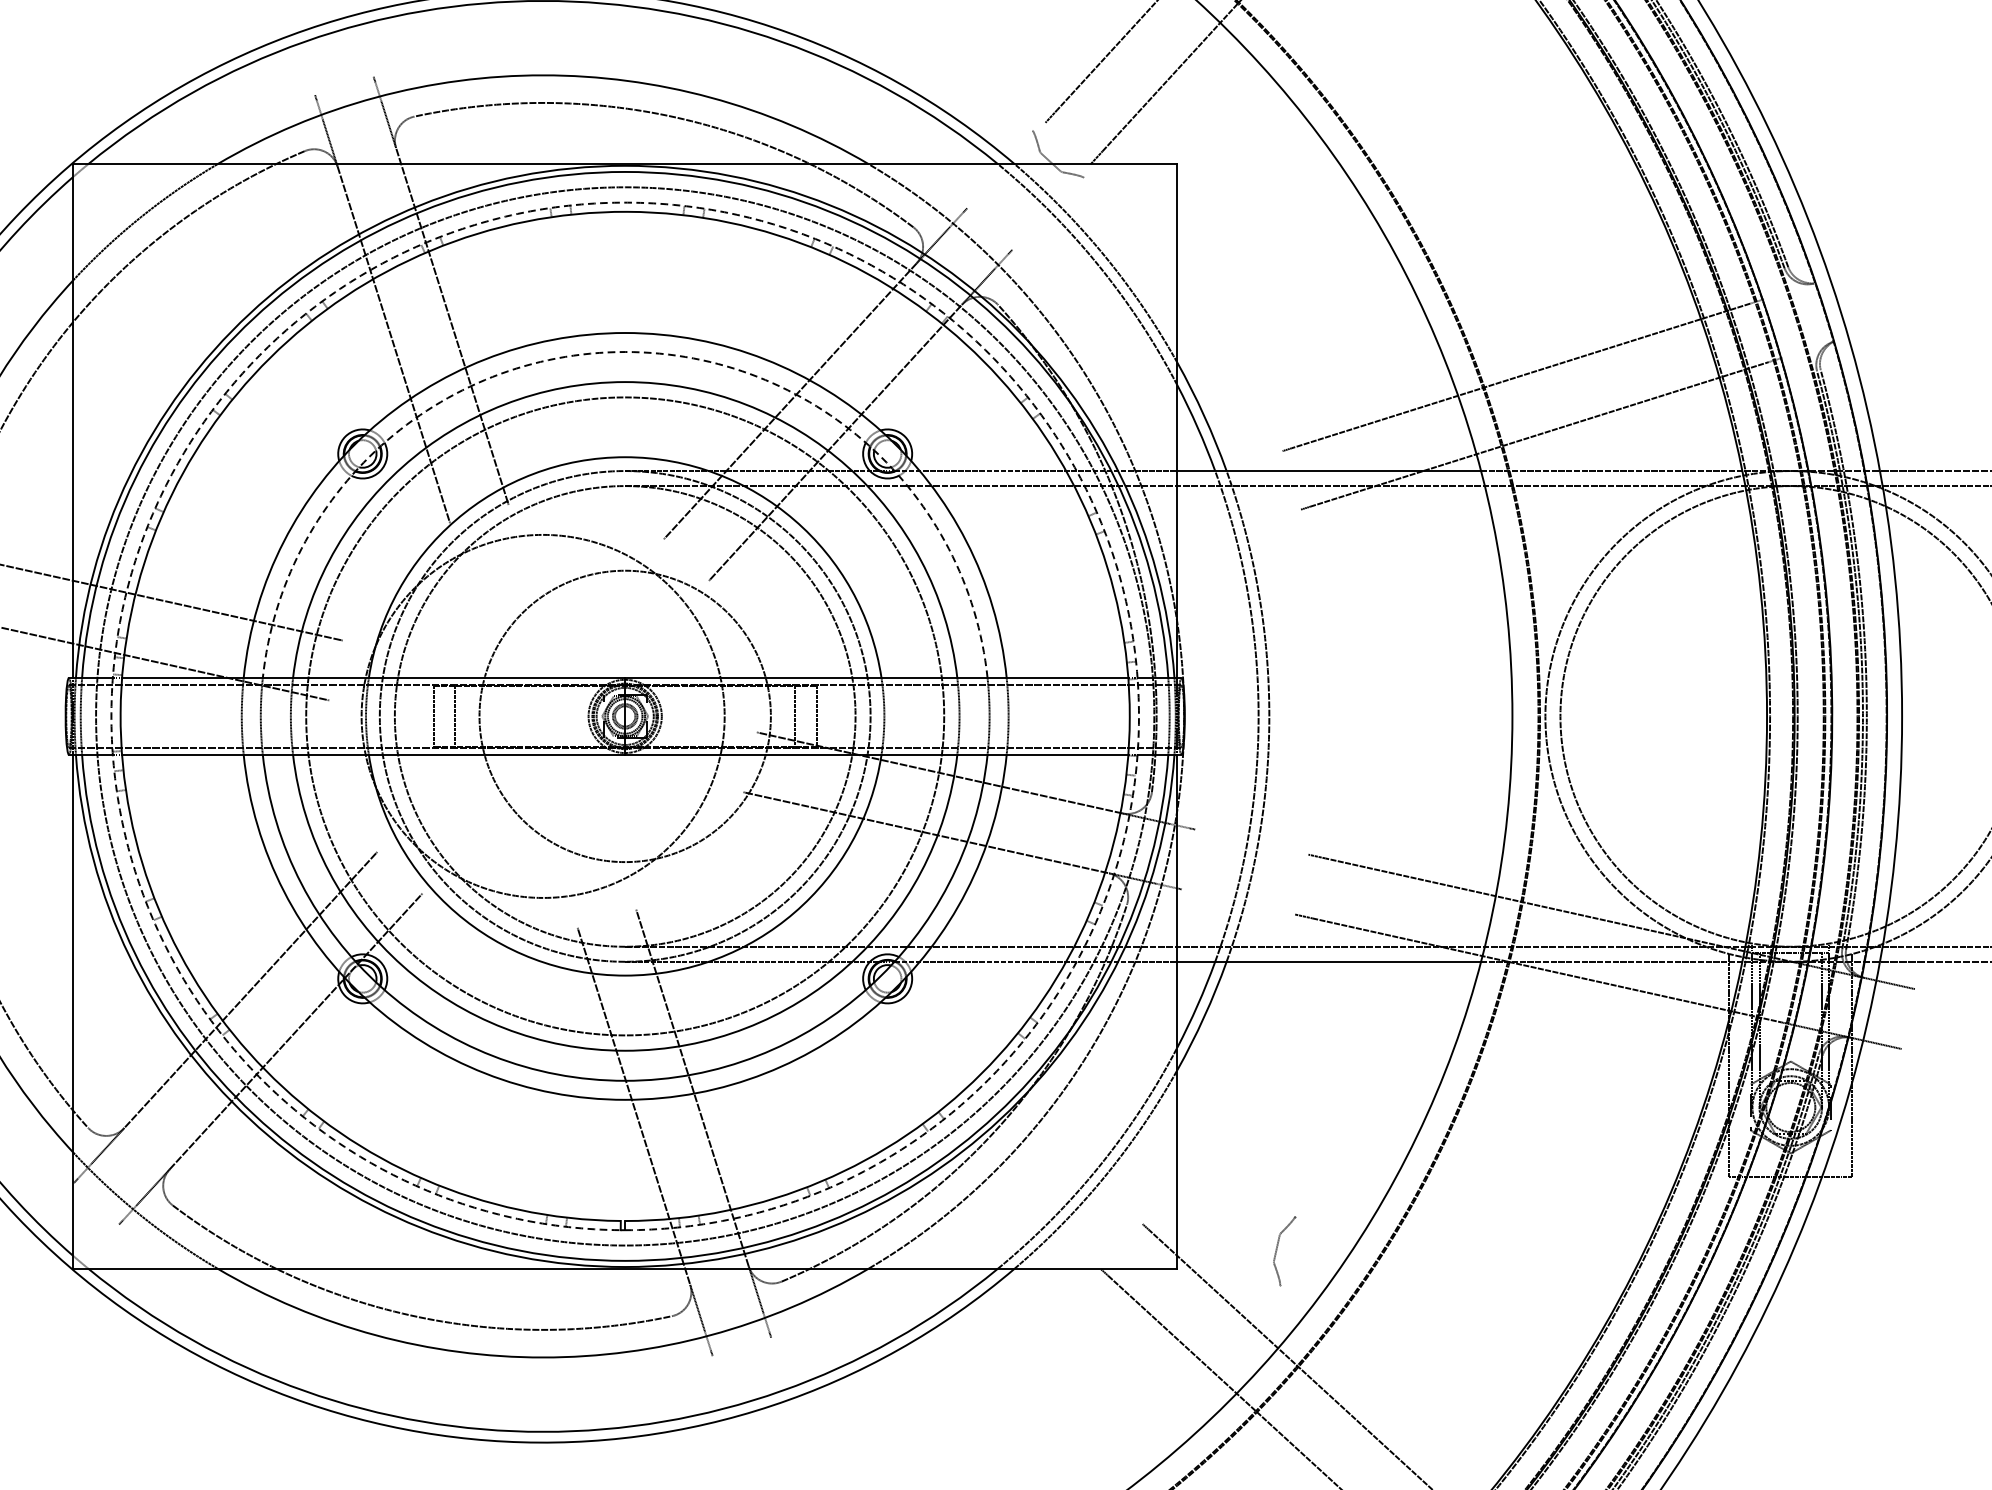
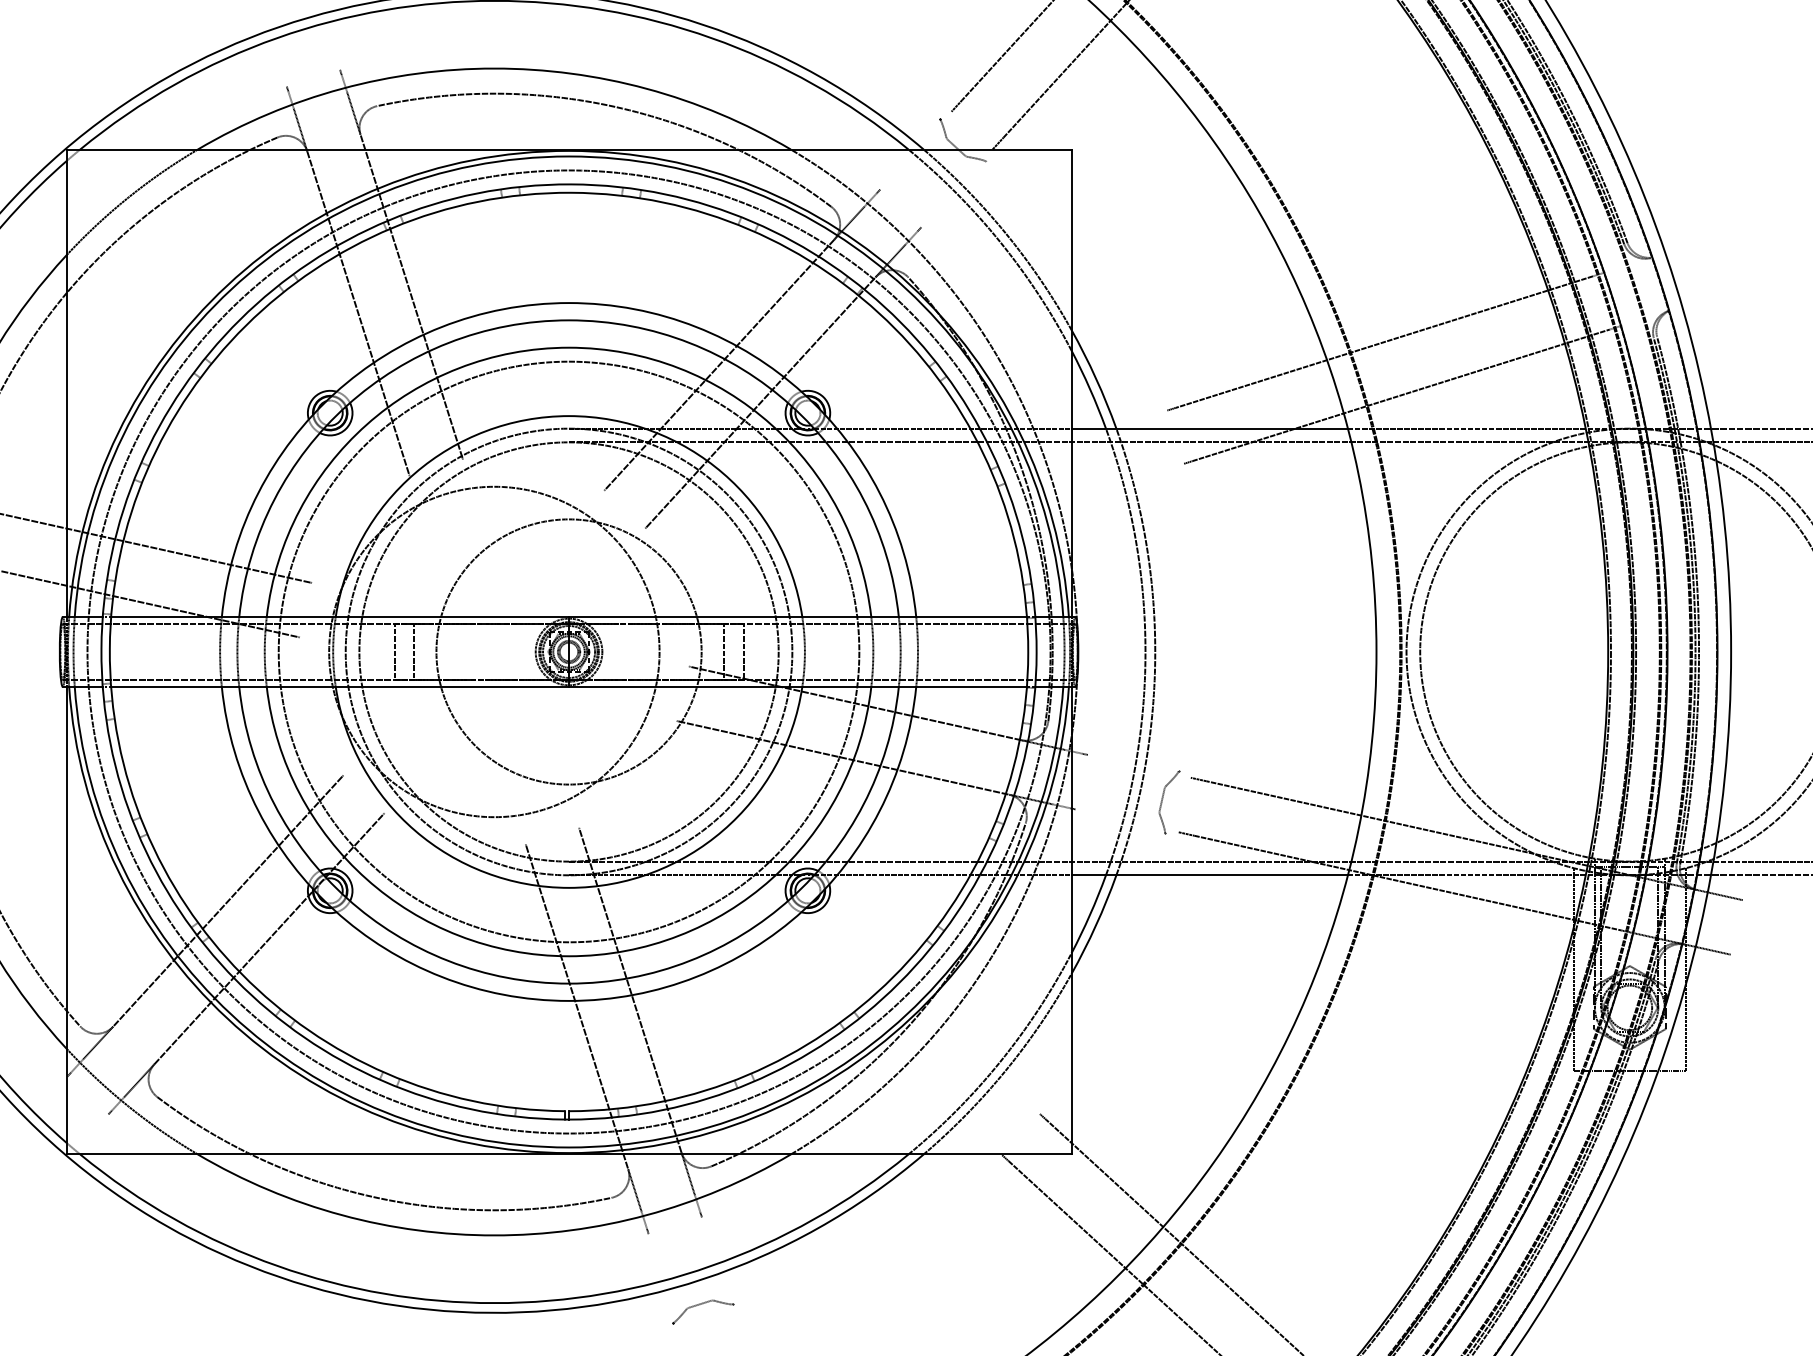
arc: (627, 202) -> (571, 184), dashed -> solid
arc: (625, 352) -> (569, 320), dashed -> solid
part: (1278, 1247) -> (1163, 799), moved
part: (772, 1433) -> (703, 1304), added

